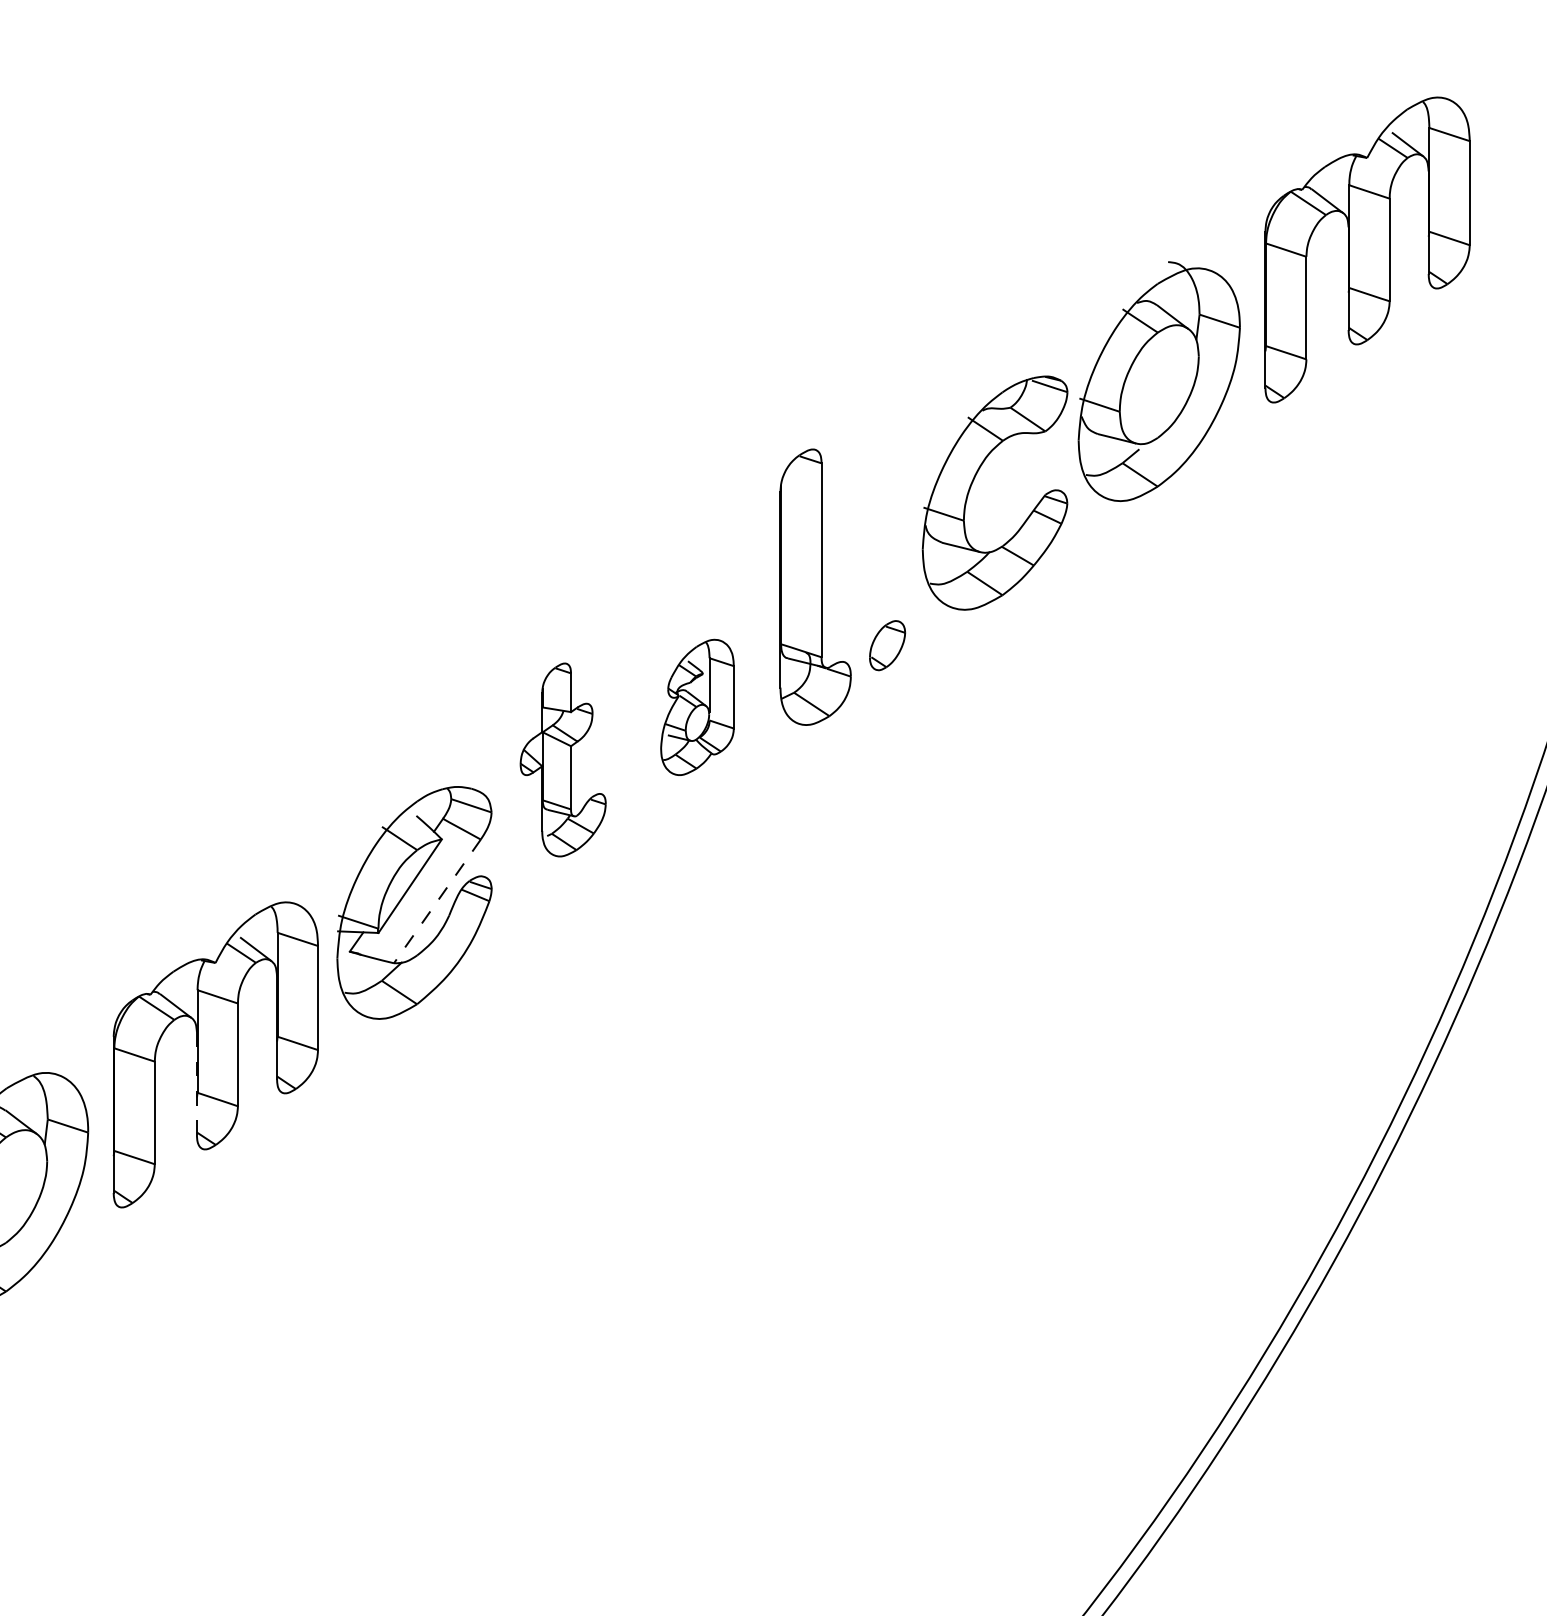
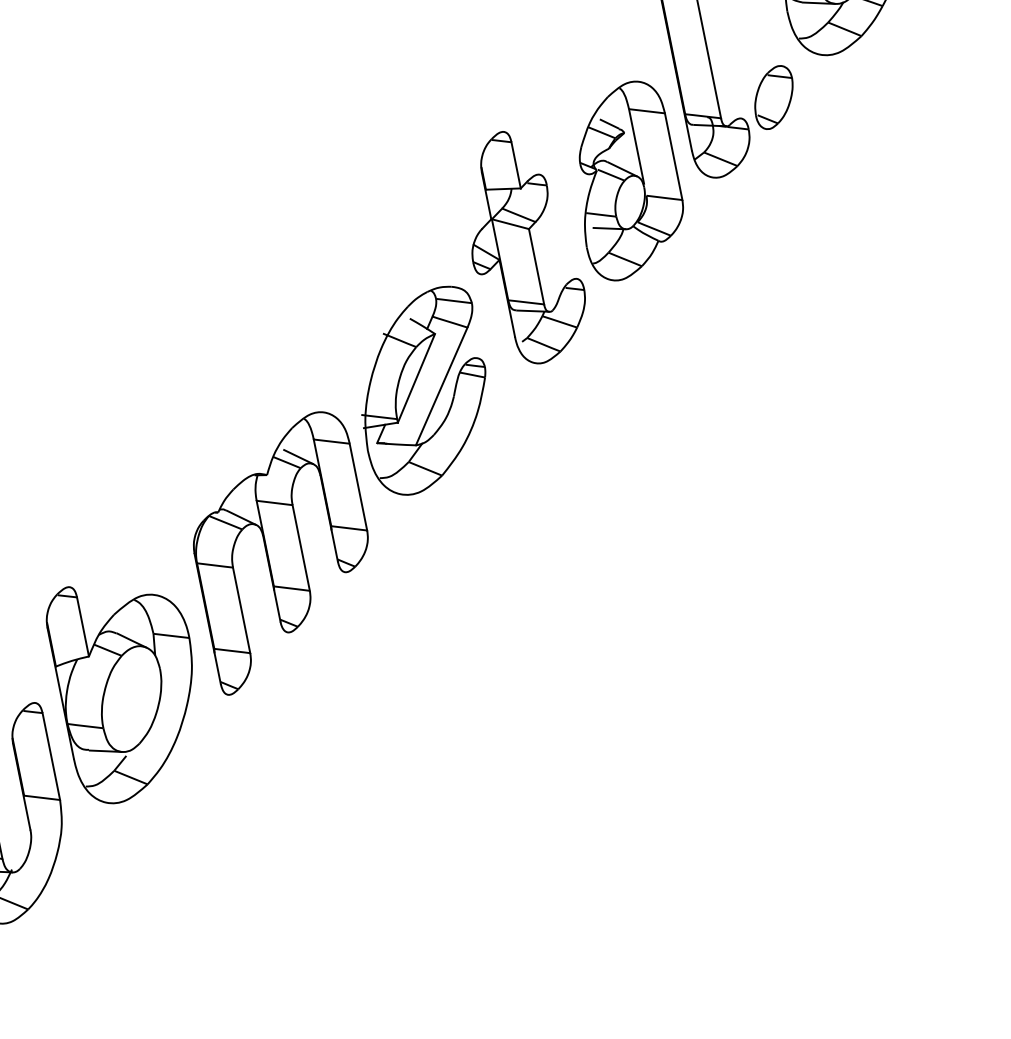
part: (887, 645) -> (774, 97), size x1.43
part: (697, 707) -> (626, 181), size x1.67
part: (562, 759) -> (522, 247), size x1.43
line: (437, 901) -> (441, 386), dashed -> solid
line: (196, 1083) -> (271, 578), dashed -> solid

